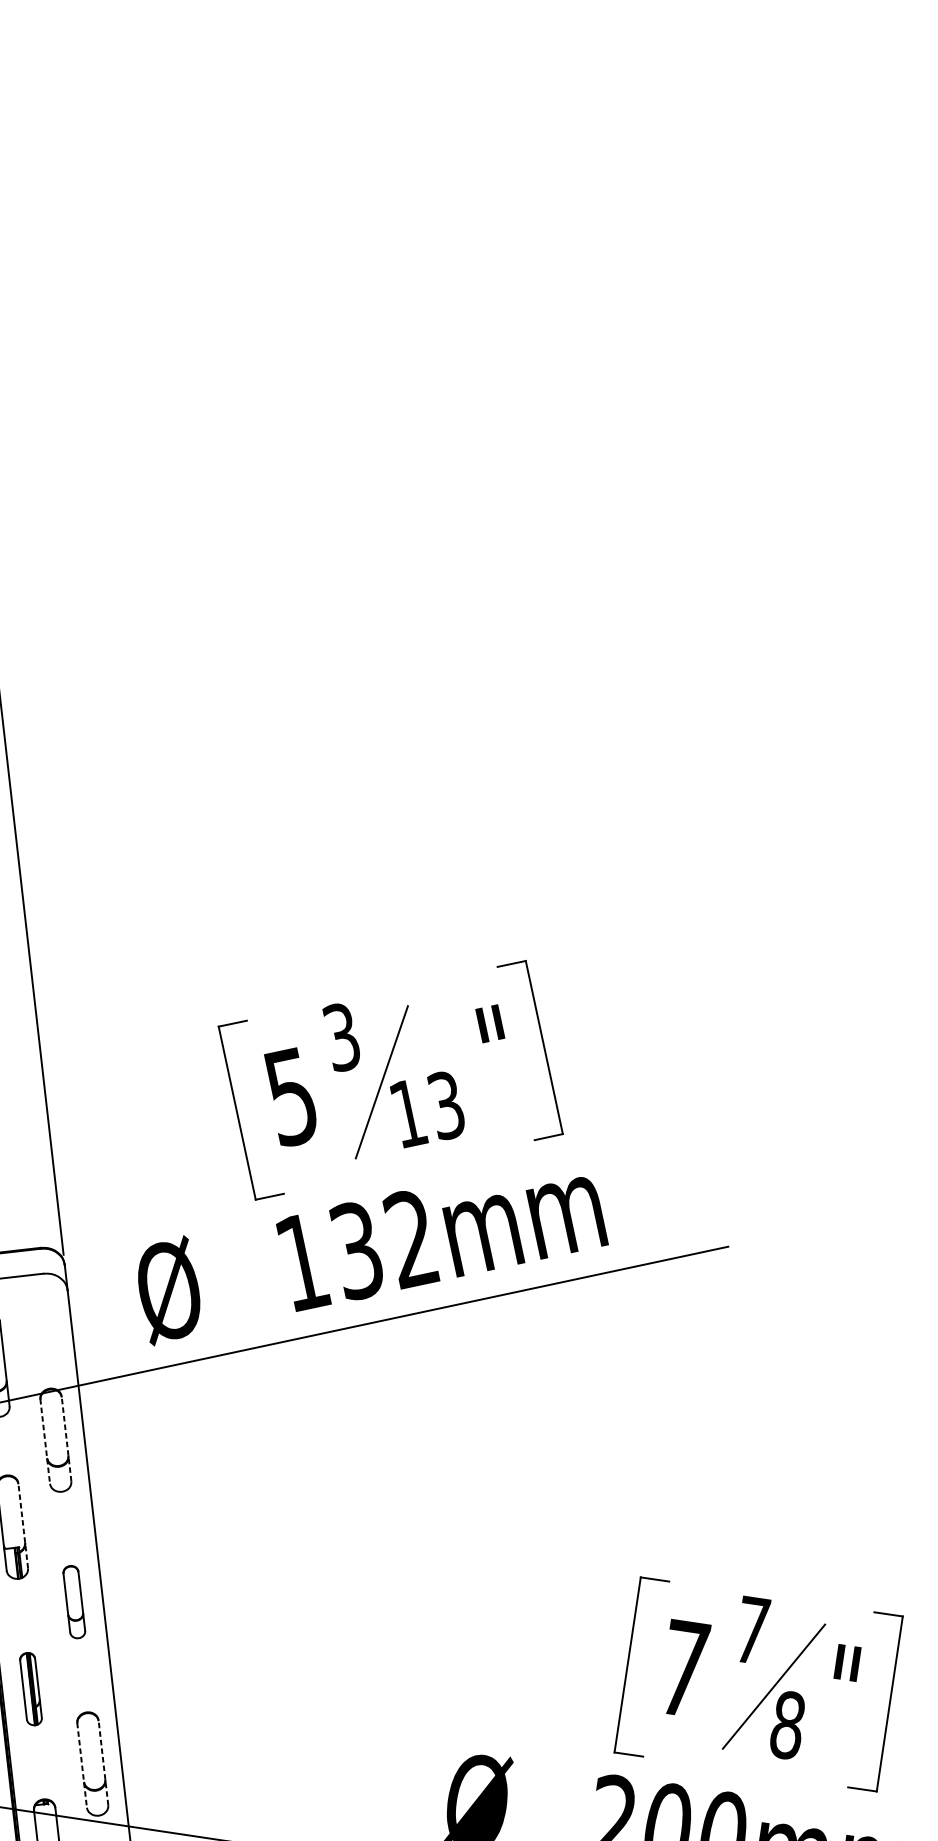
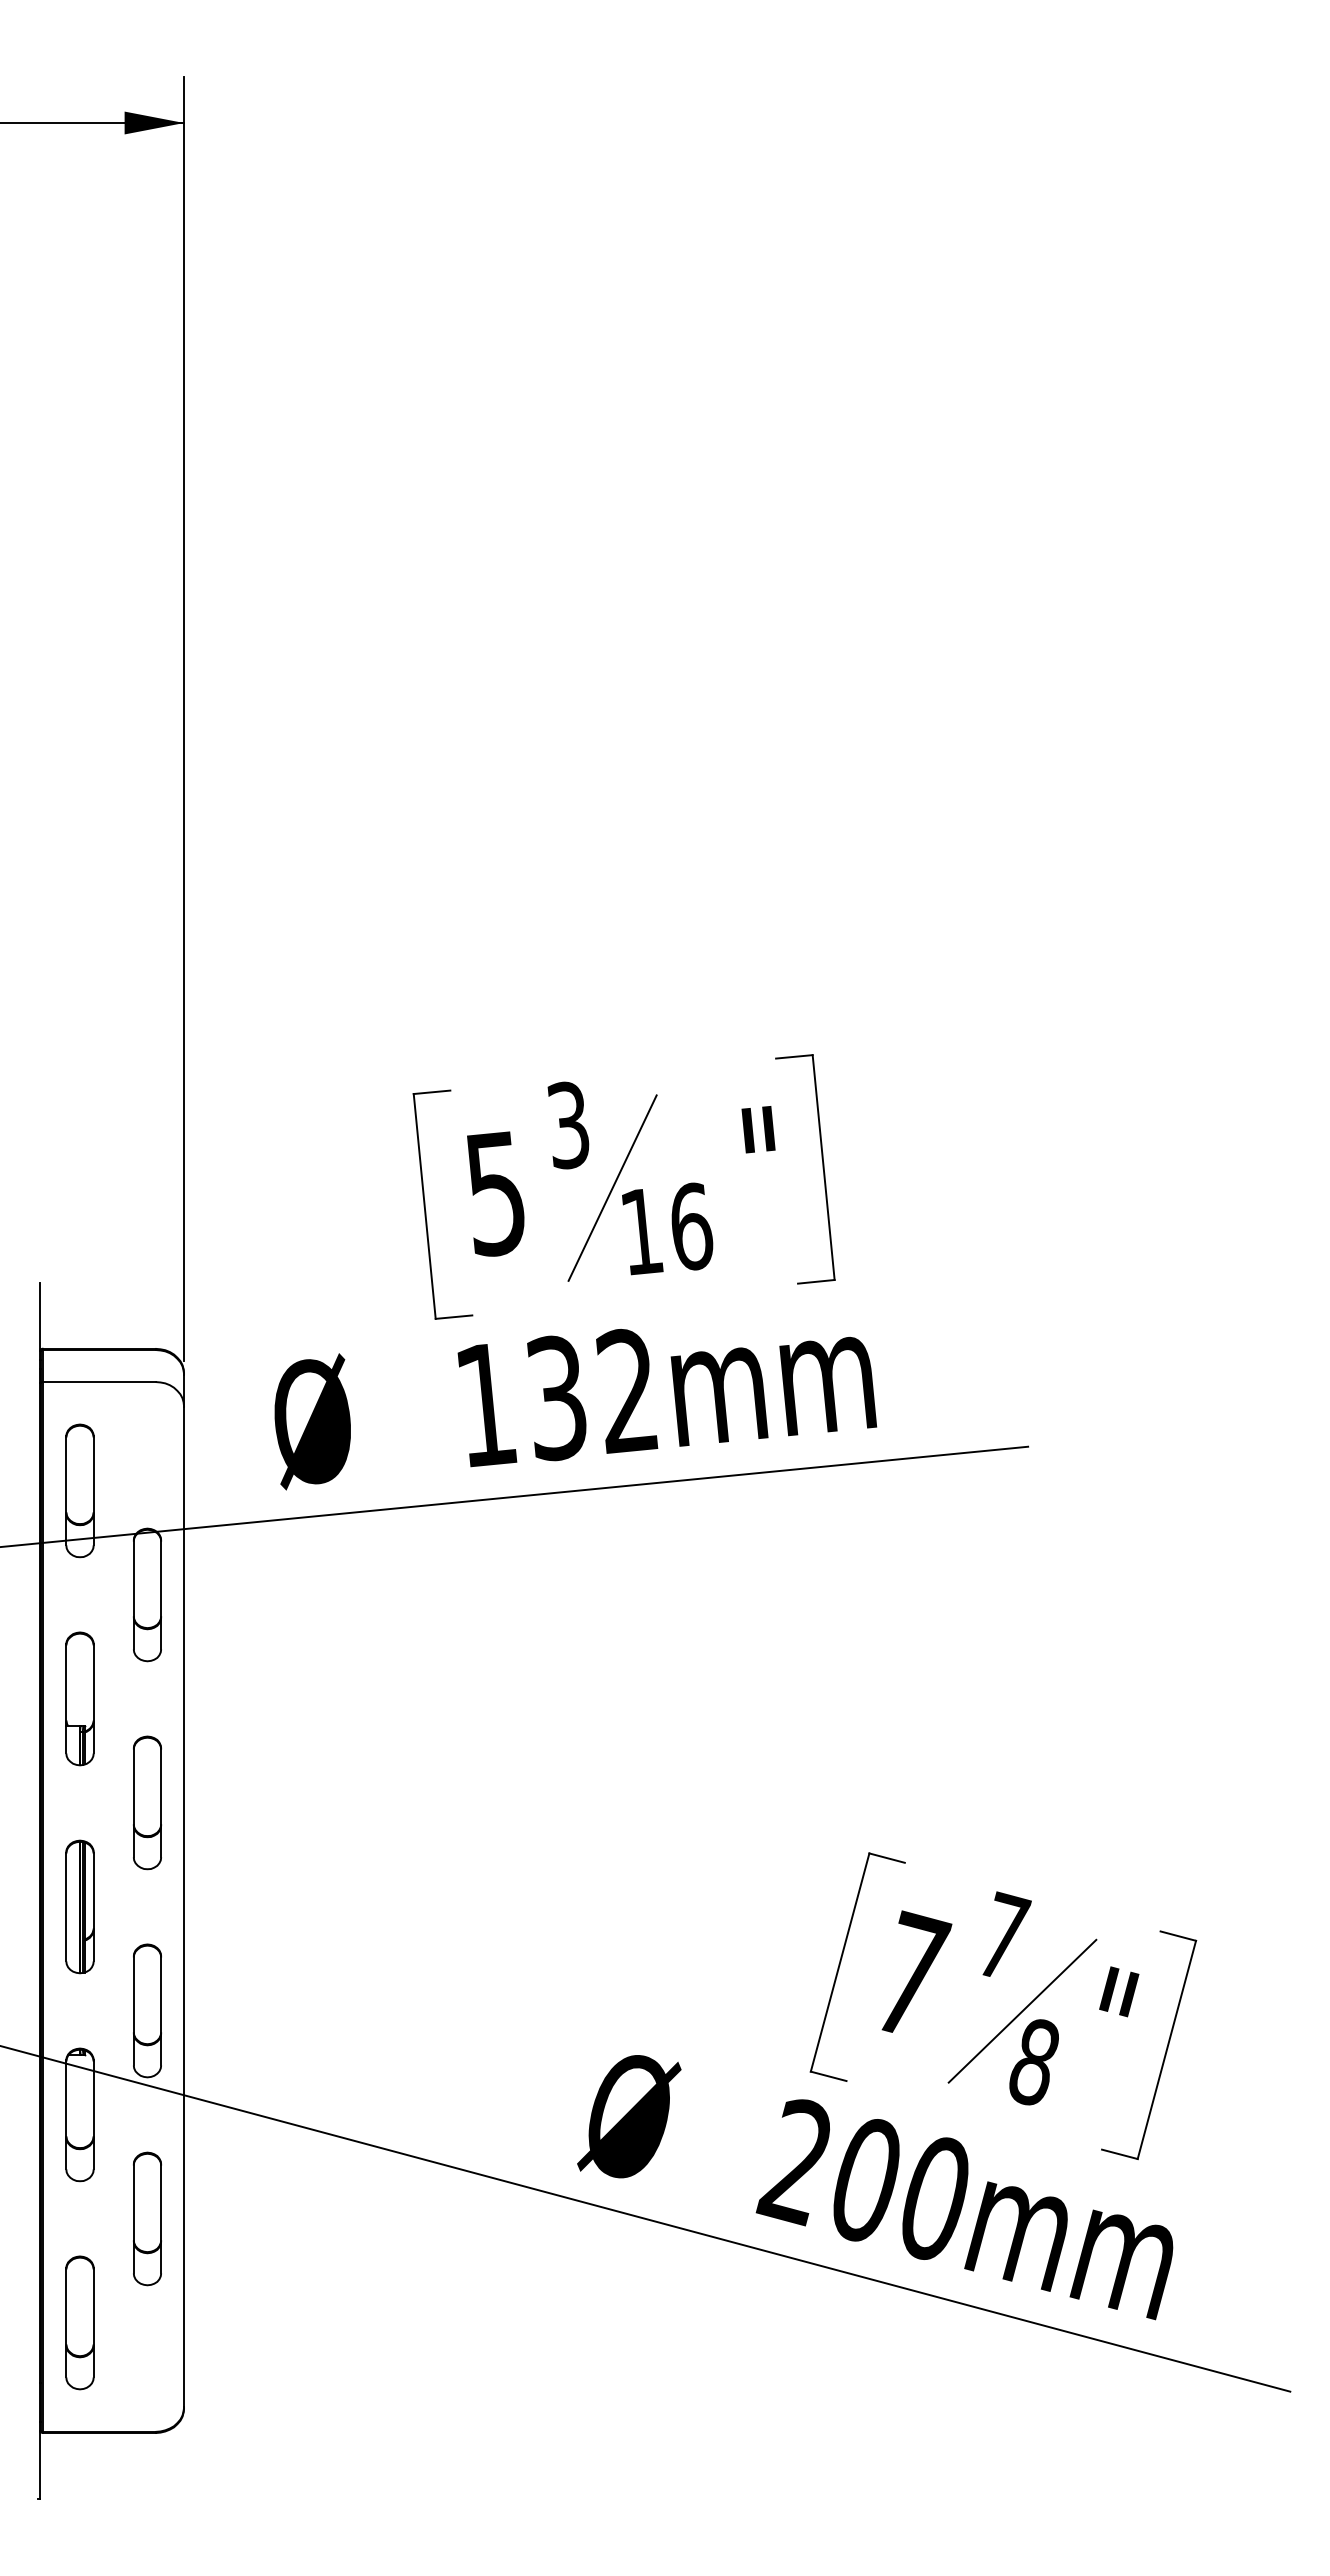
text: (446, 1105) -> (691, 1226), 13 -> 16
line: (66, 1438) -> (161, 1594), dashed -> solid
line: (45, 1441) -> (133, 1595), dashed -> solid
line: (23, 1525) -> (93, 1698), dashed -> solid
part: (74, 1601) -> (147, 1802), size x1.43
part: (30, 1688) -> (79, 1906), size x1.43
line: (103, 1762) -> (161, 2010), dashed -> solid
line: (81, 1764) -> (133, 2010), dashed -> solid

